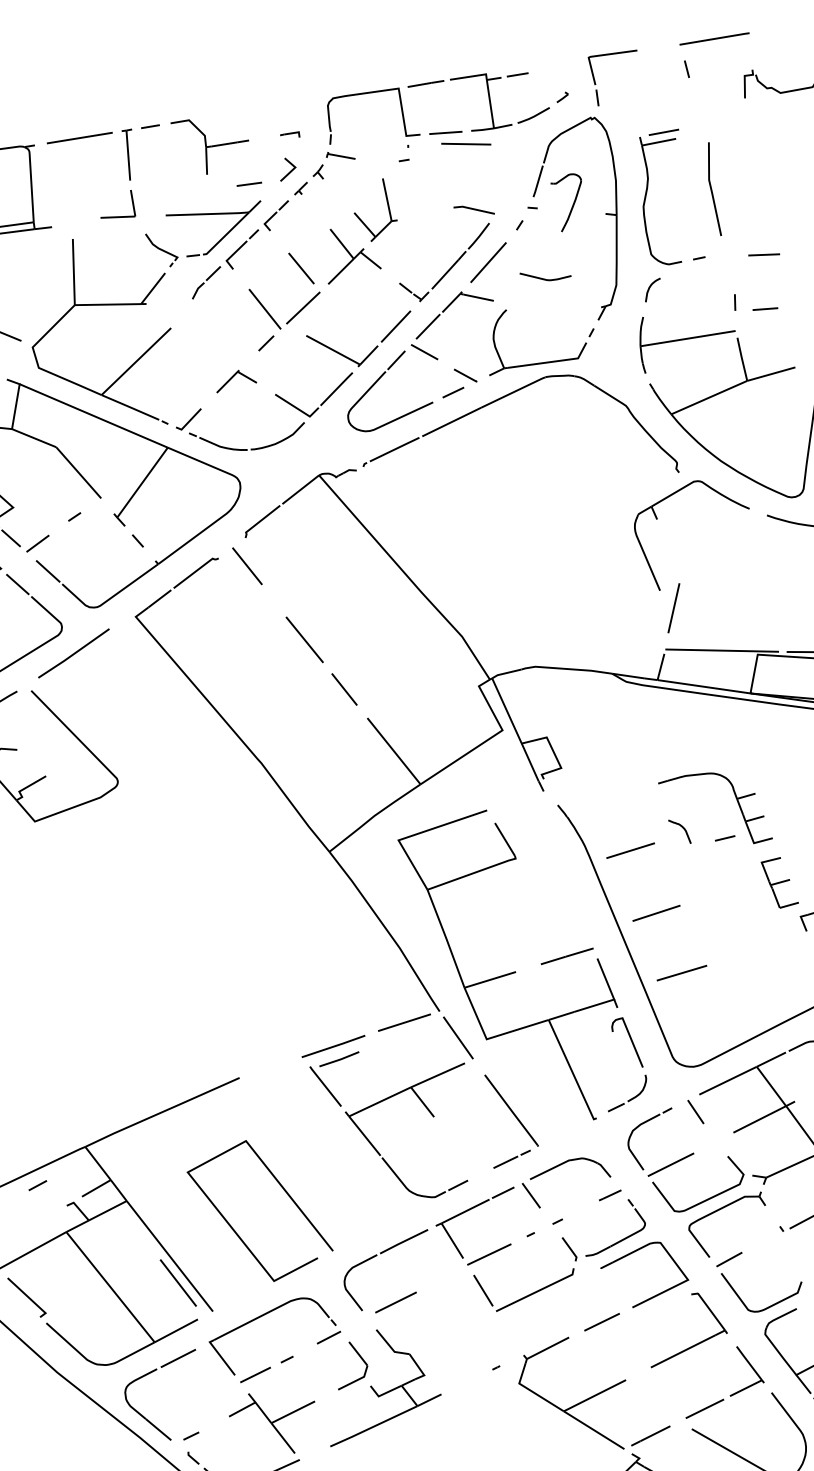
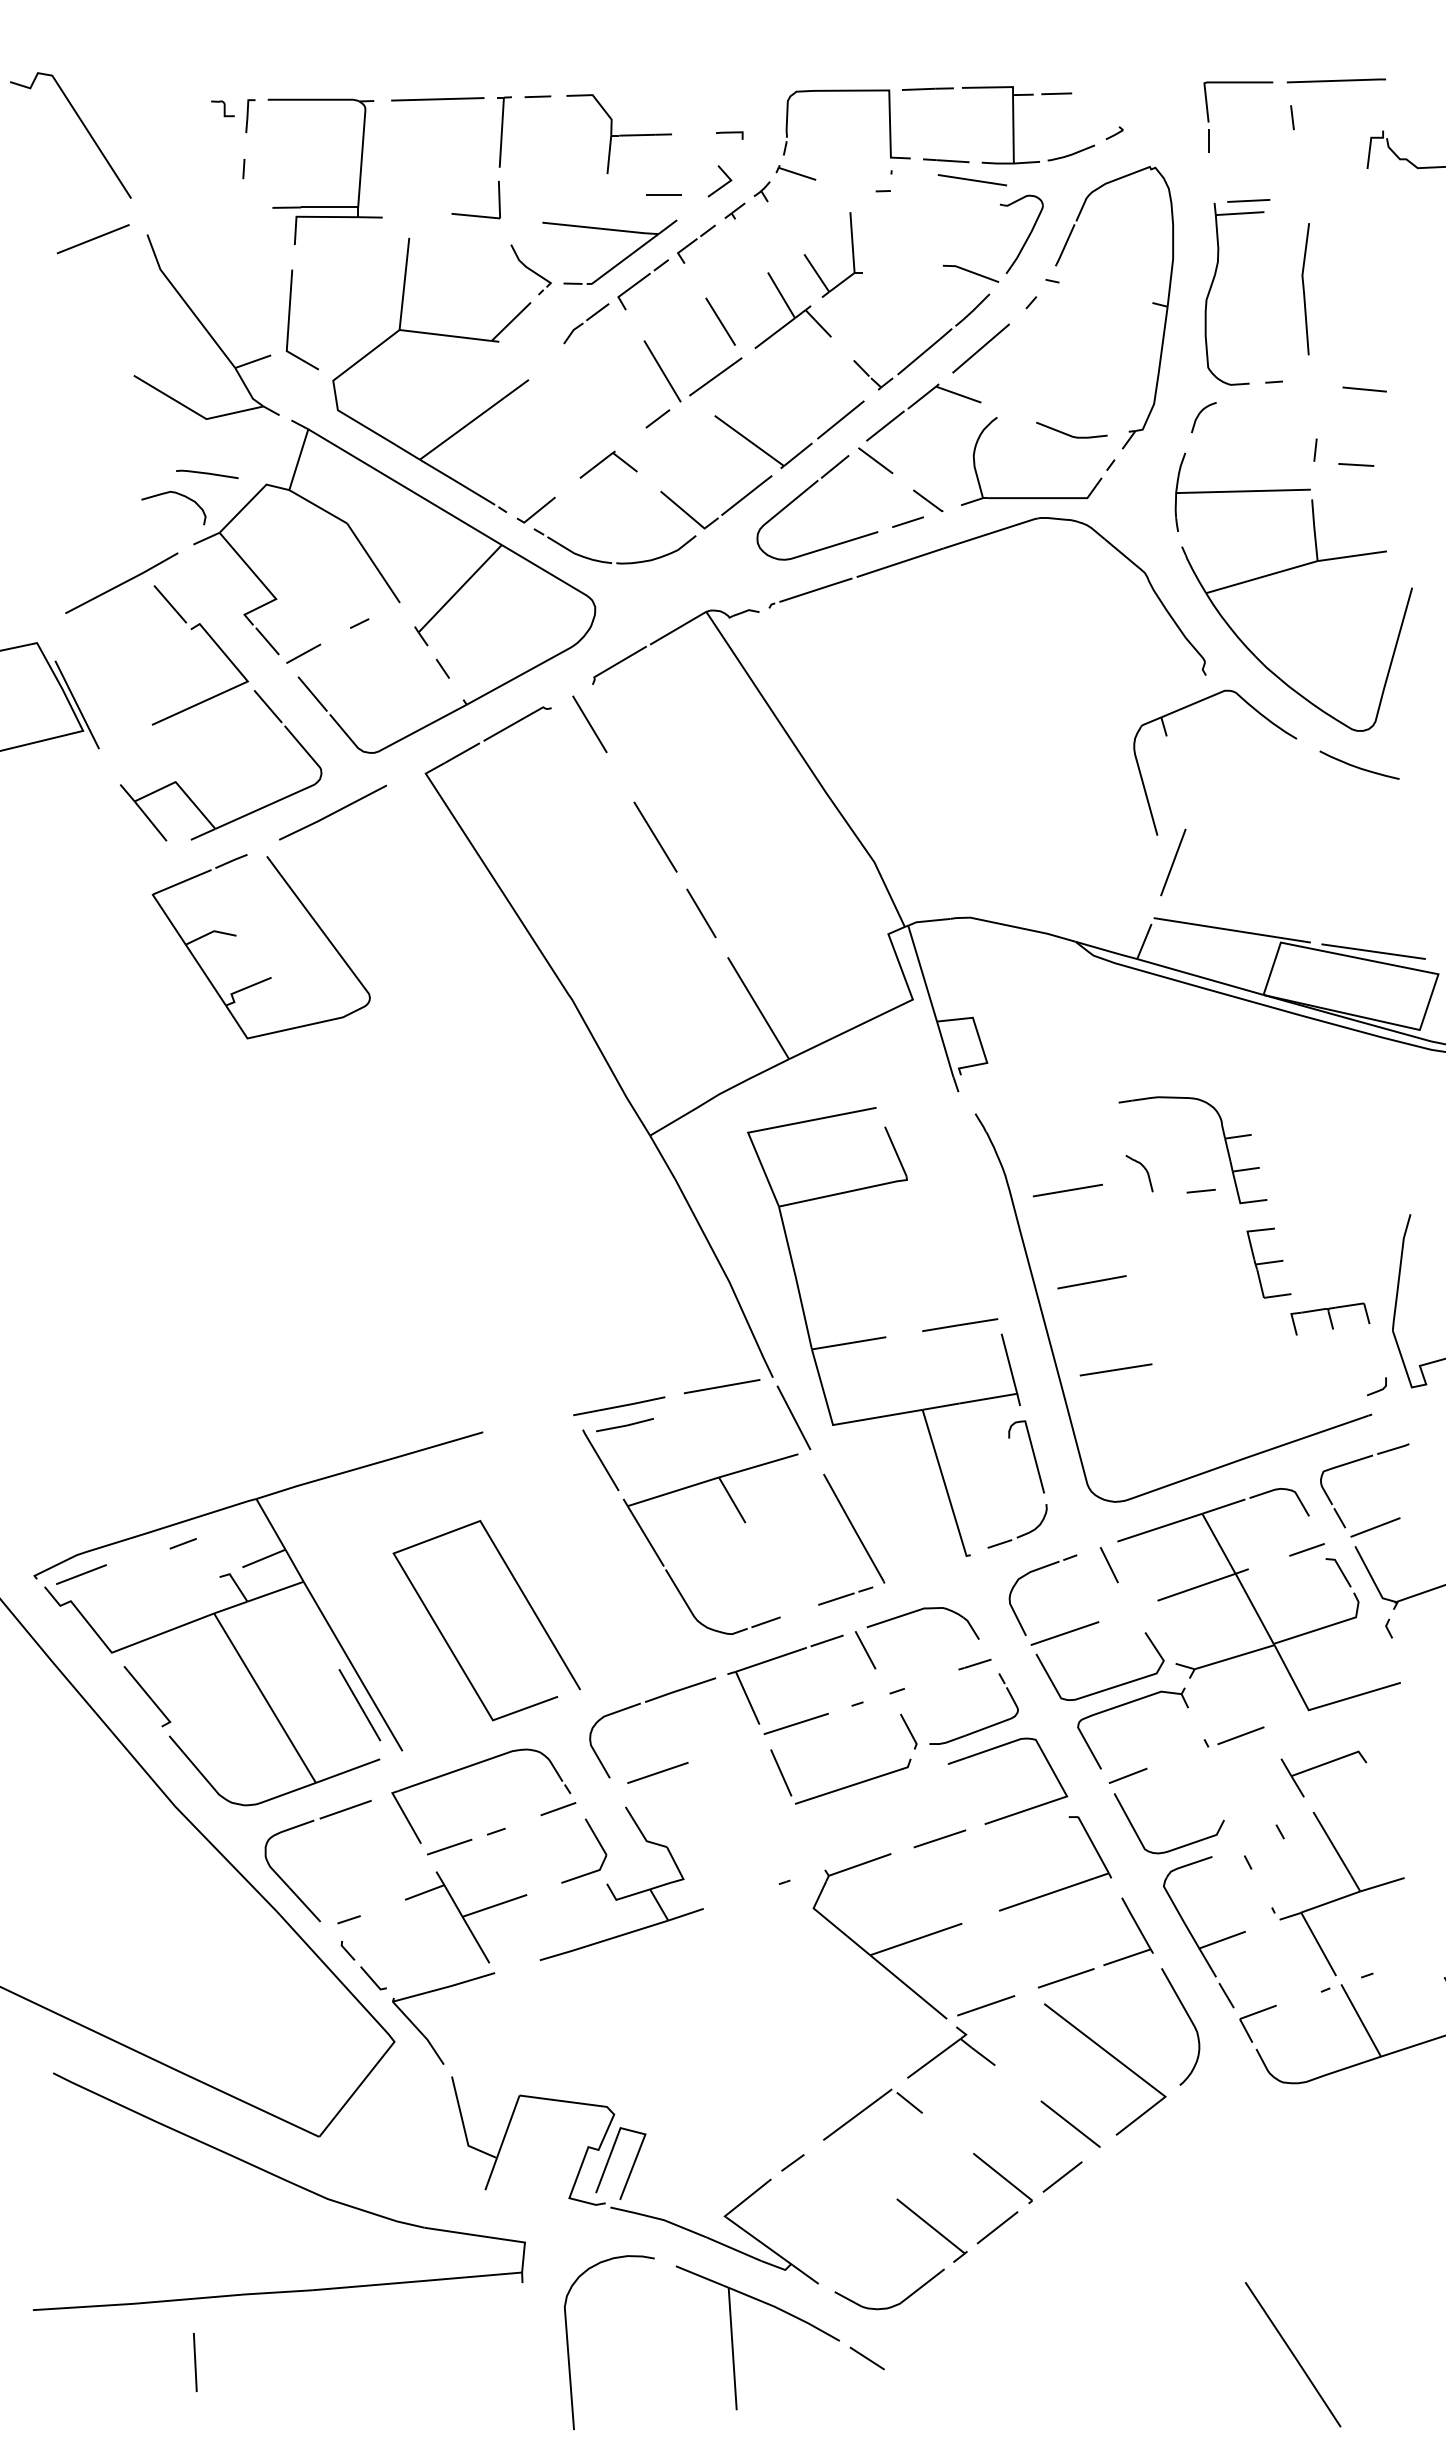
part: (595, 82) -> (1209, 118), moved
part: (573, 203) -> (1027, 236), moved
line: (545, 278) -> (1070, 434), moved

